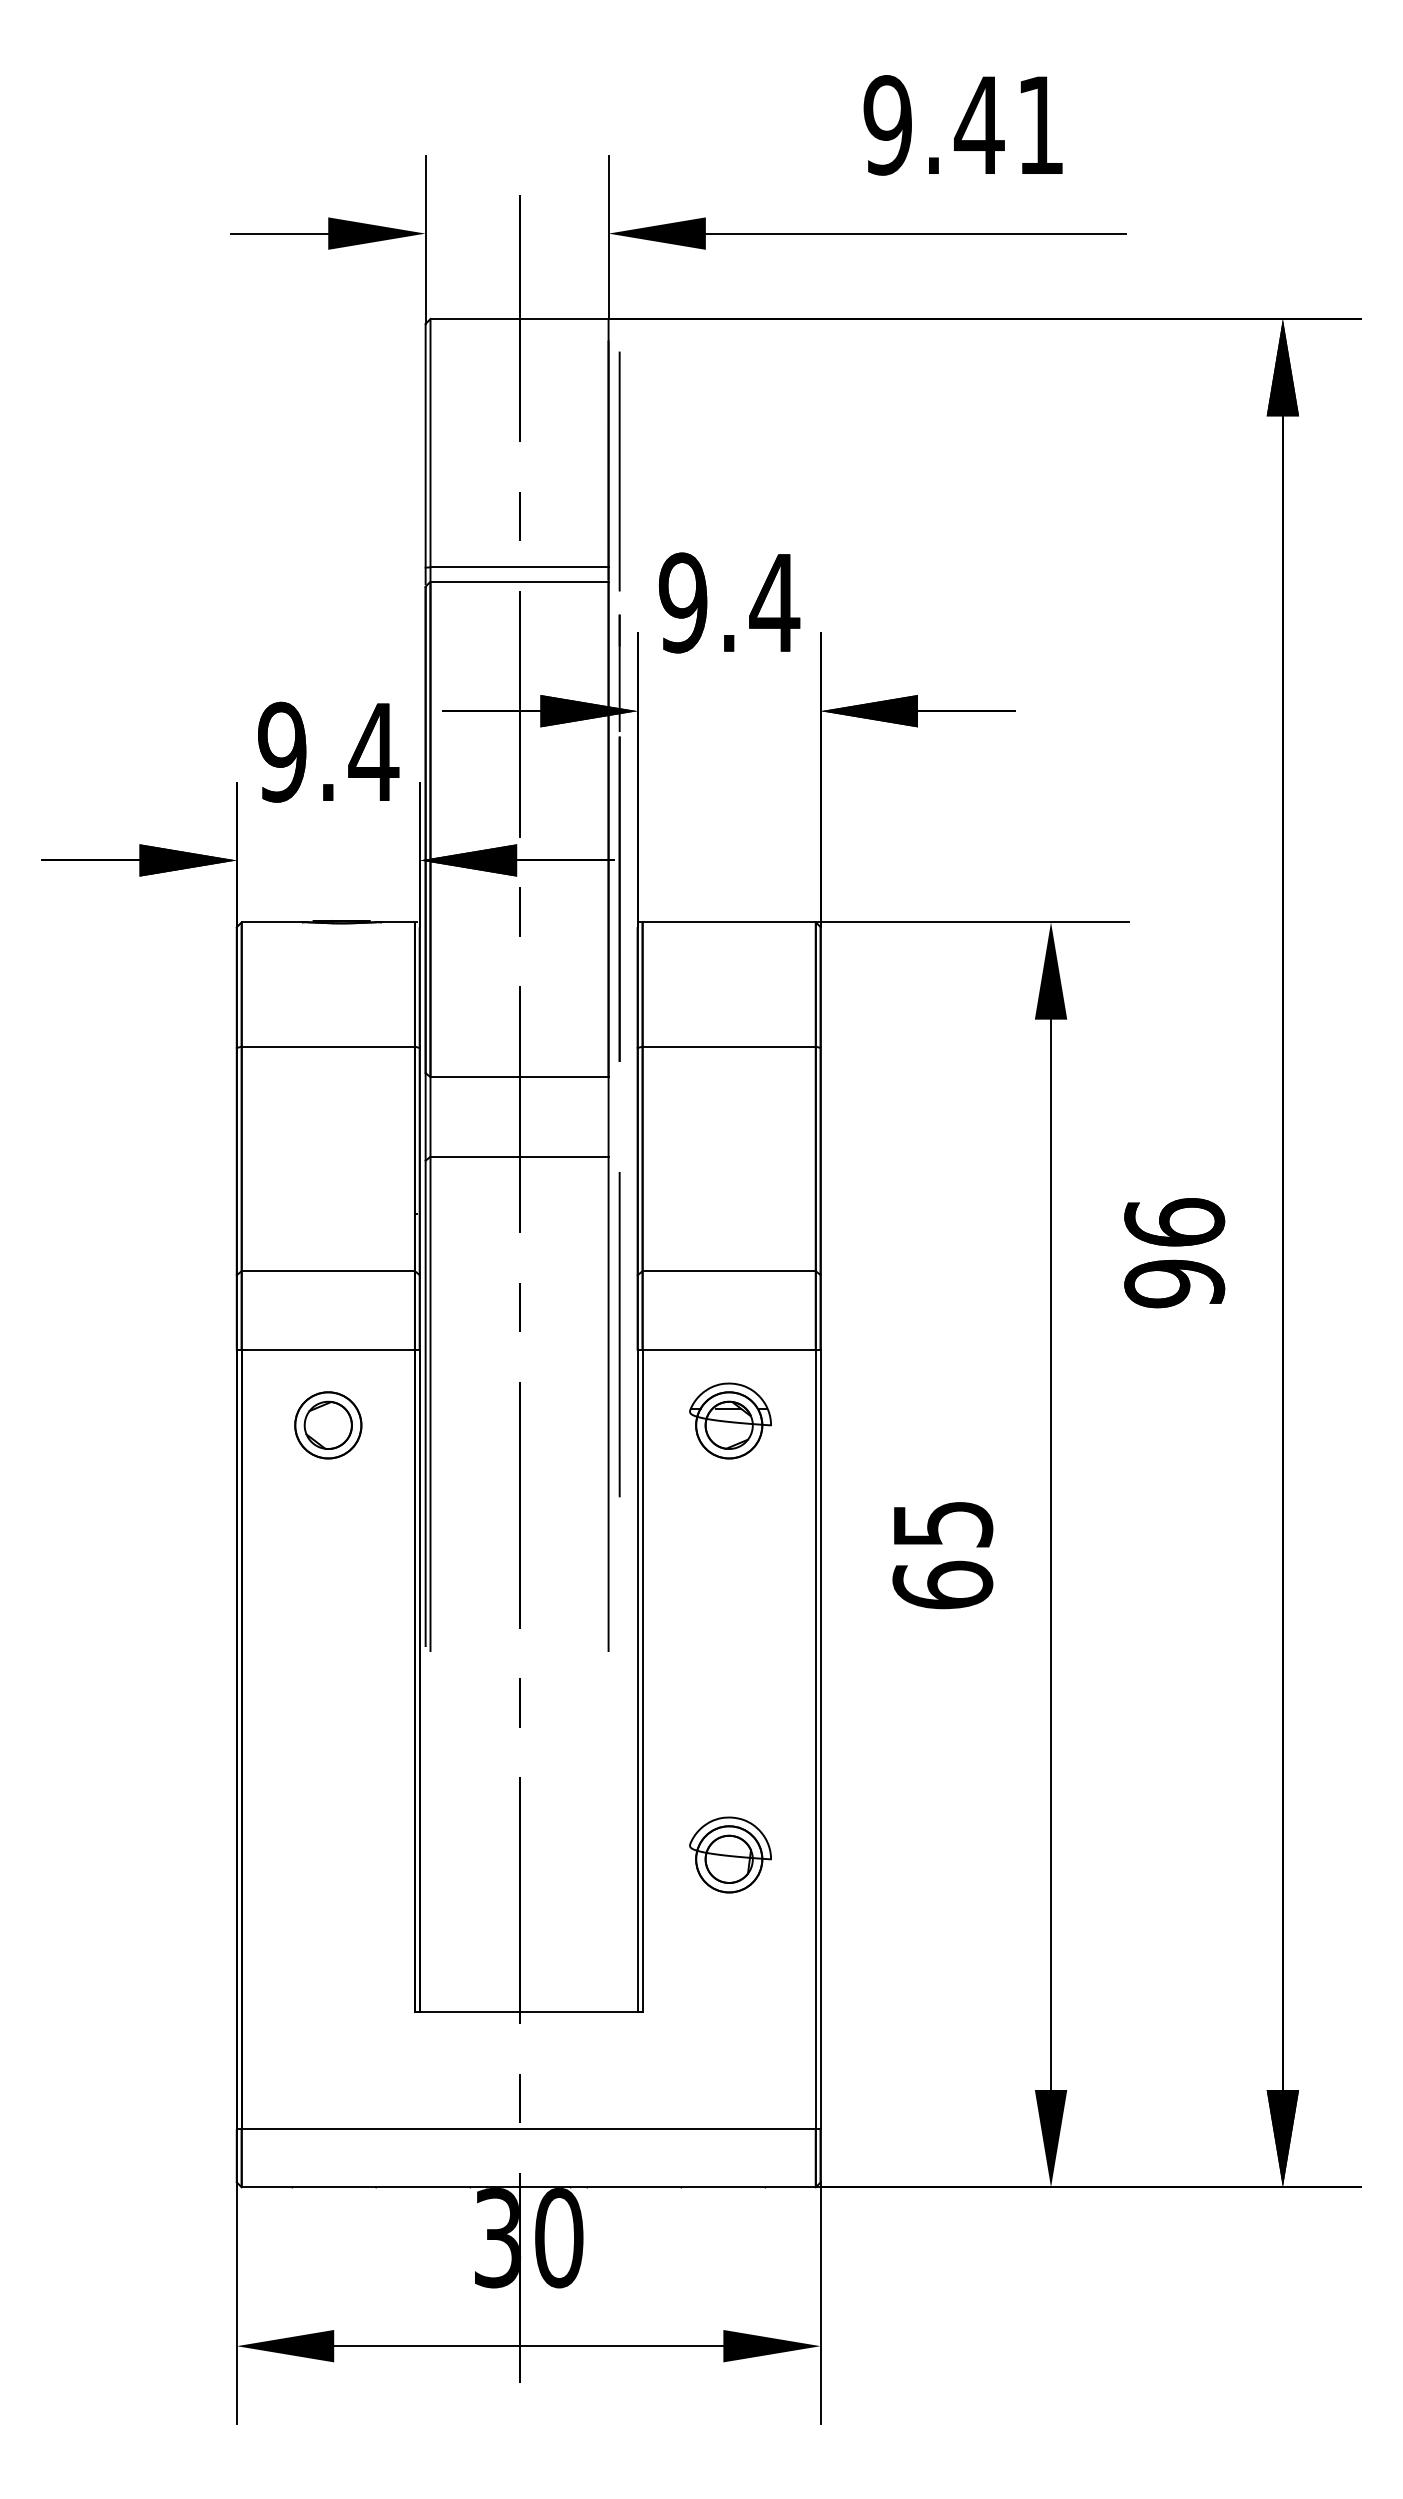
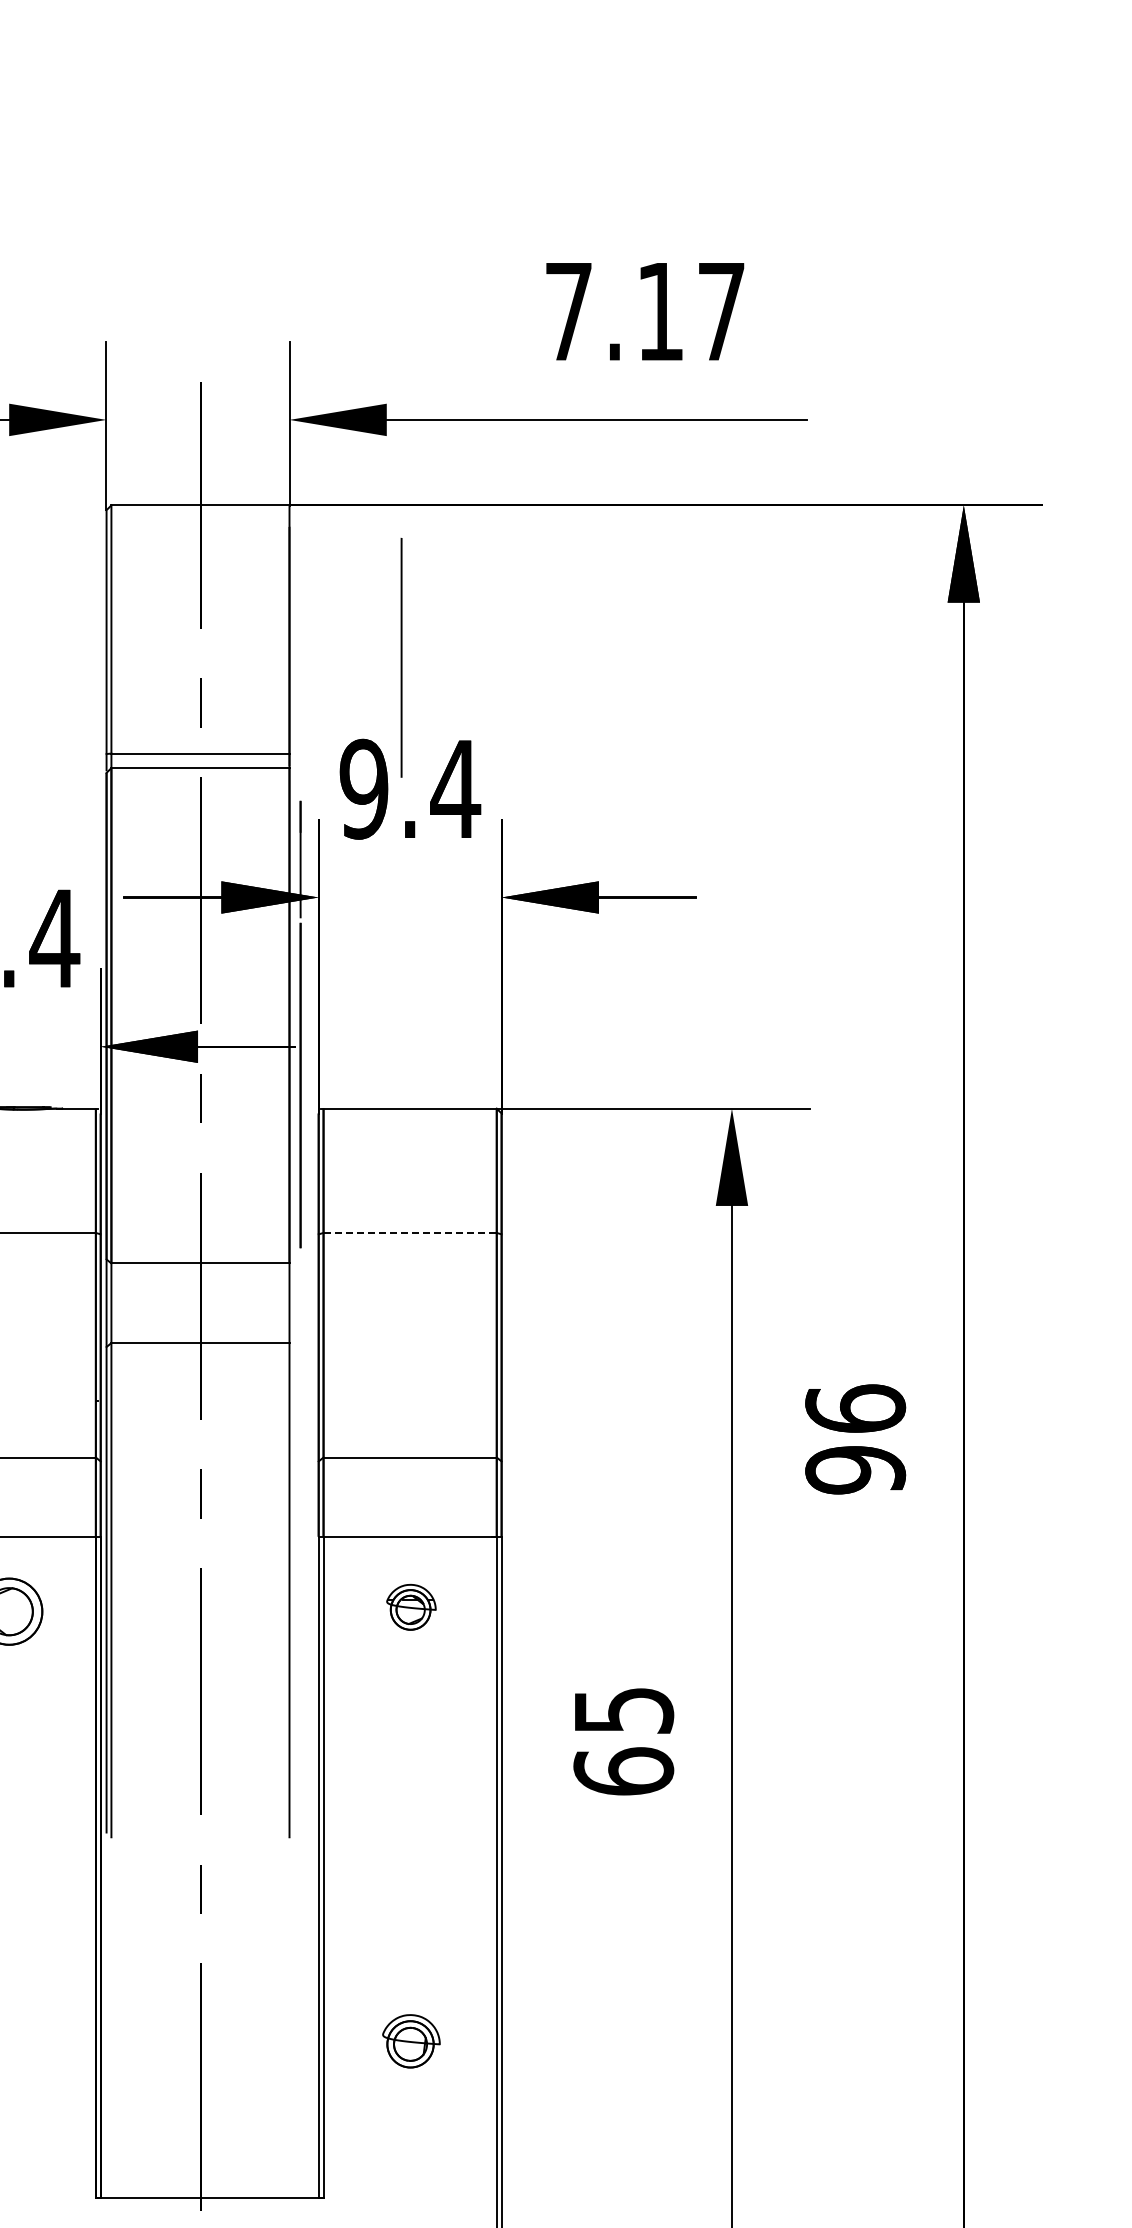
text: (963, 125) -> (644, 311), 9.41 -> 7.17
line: (619, 471) -> (401, 657), moved
line: (729, 1046) -> (410, 1232), solid -> dashed
line: (619, 1334) -> (300, 1520), removed
part: (730, 1420) -> (411, 1606), size x0.6
part: (730, 1854) -> (411, 2040), size x0.7

